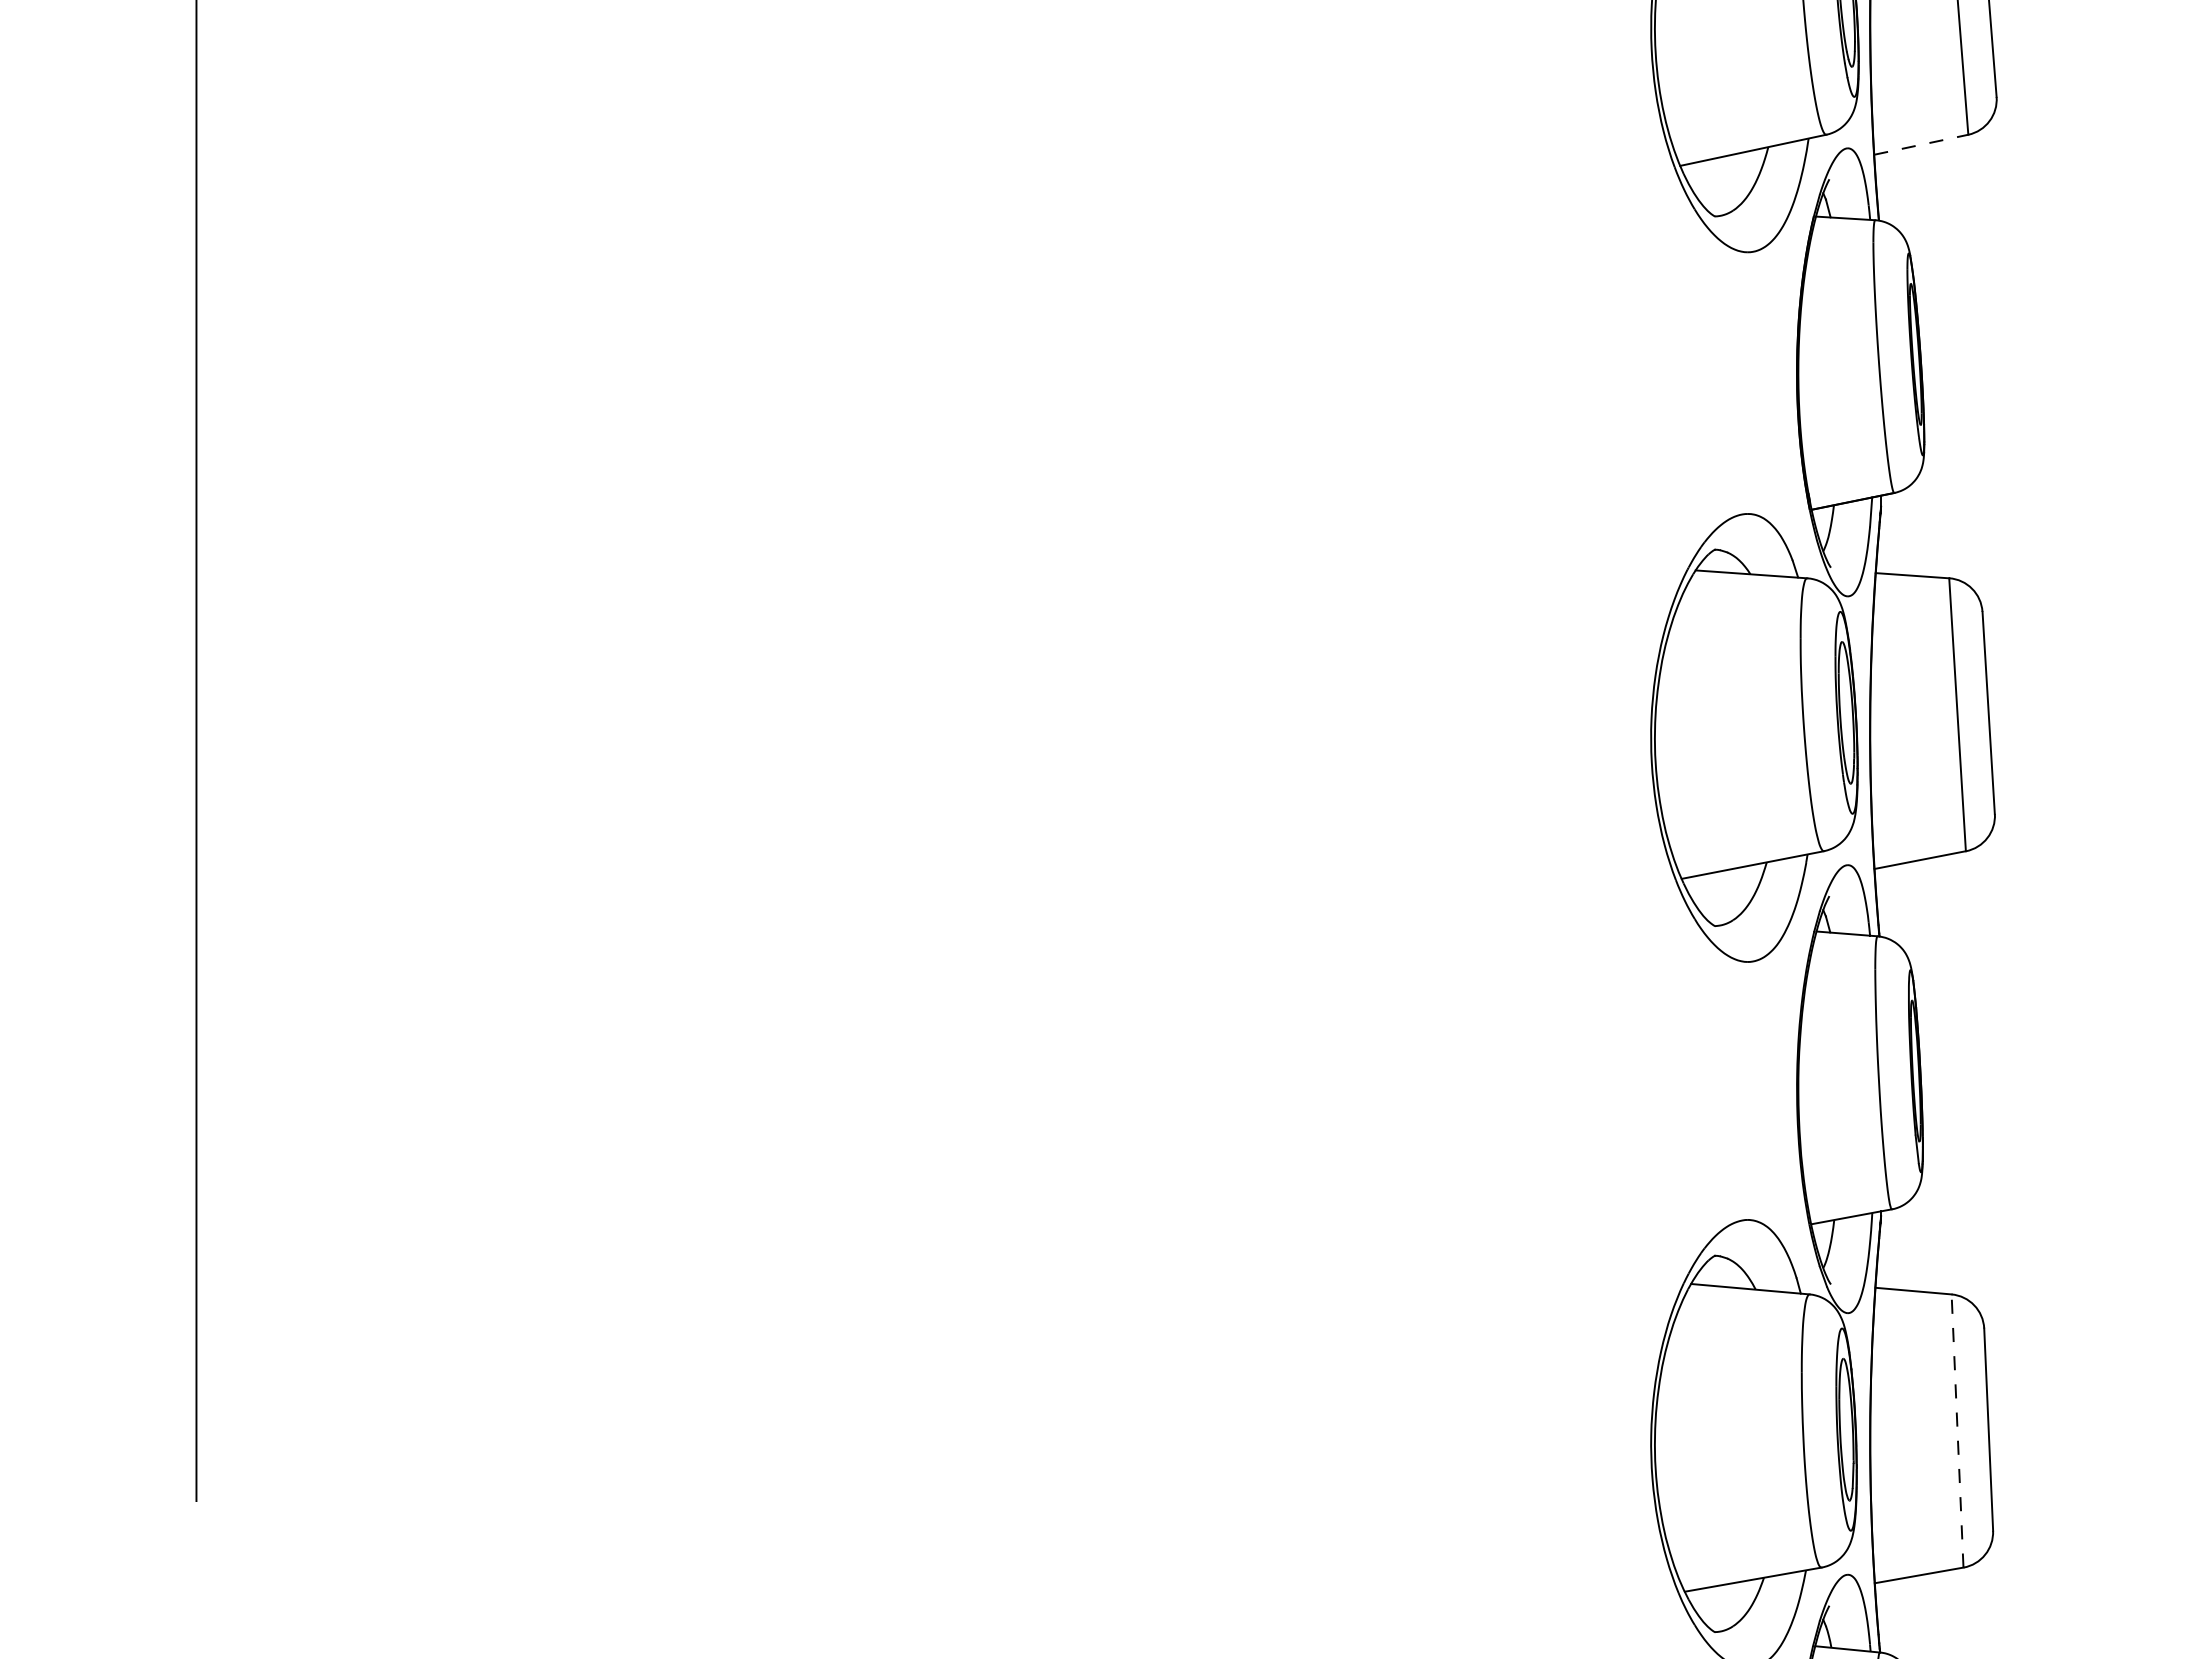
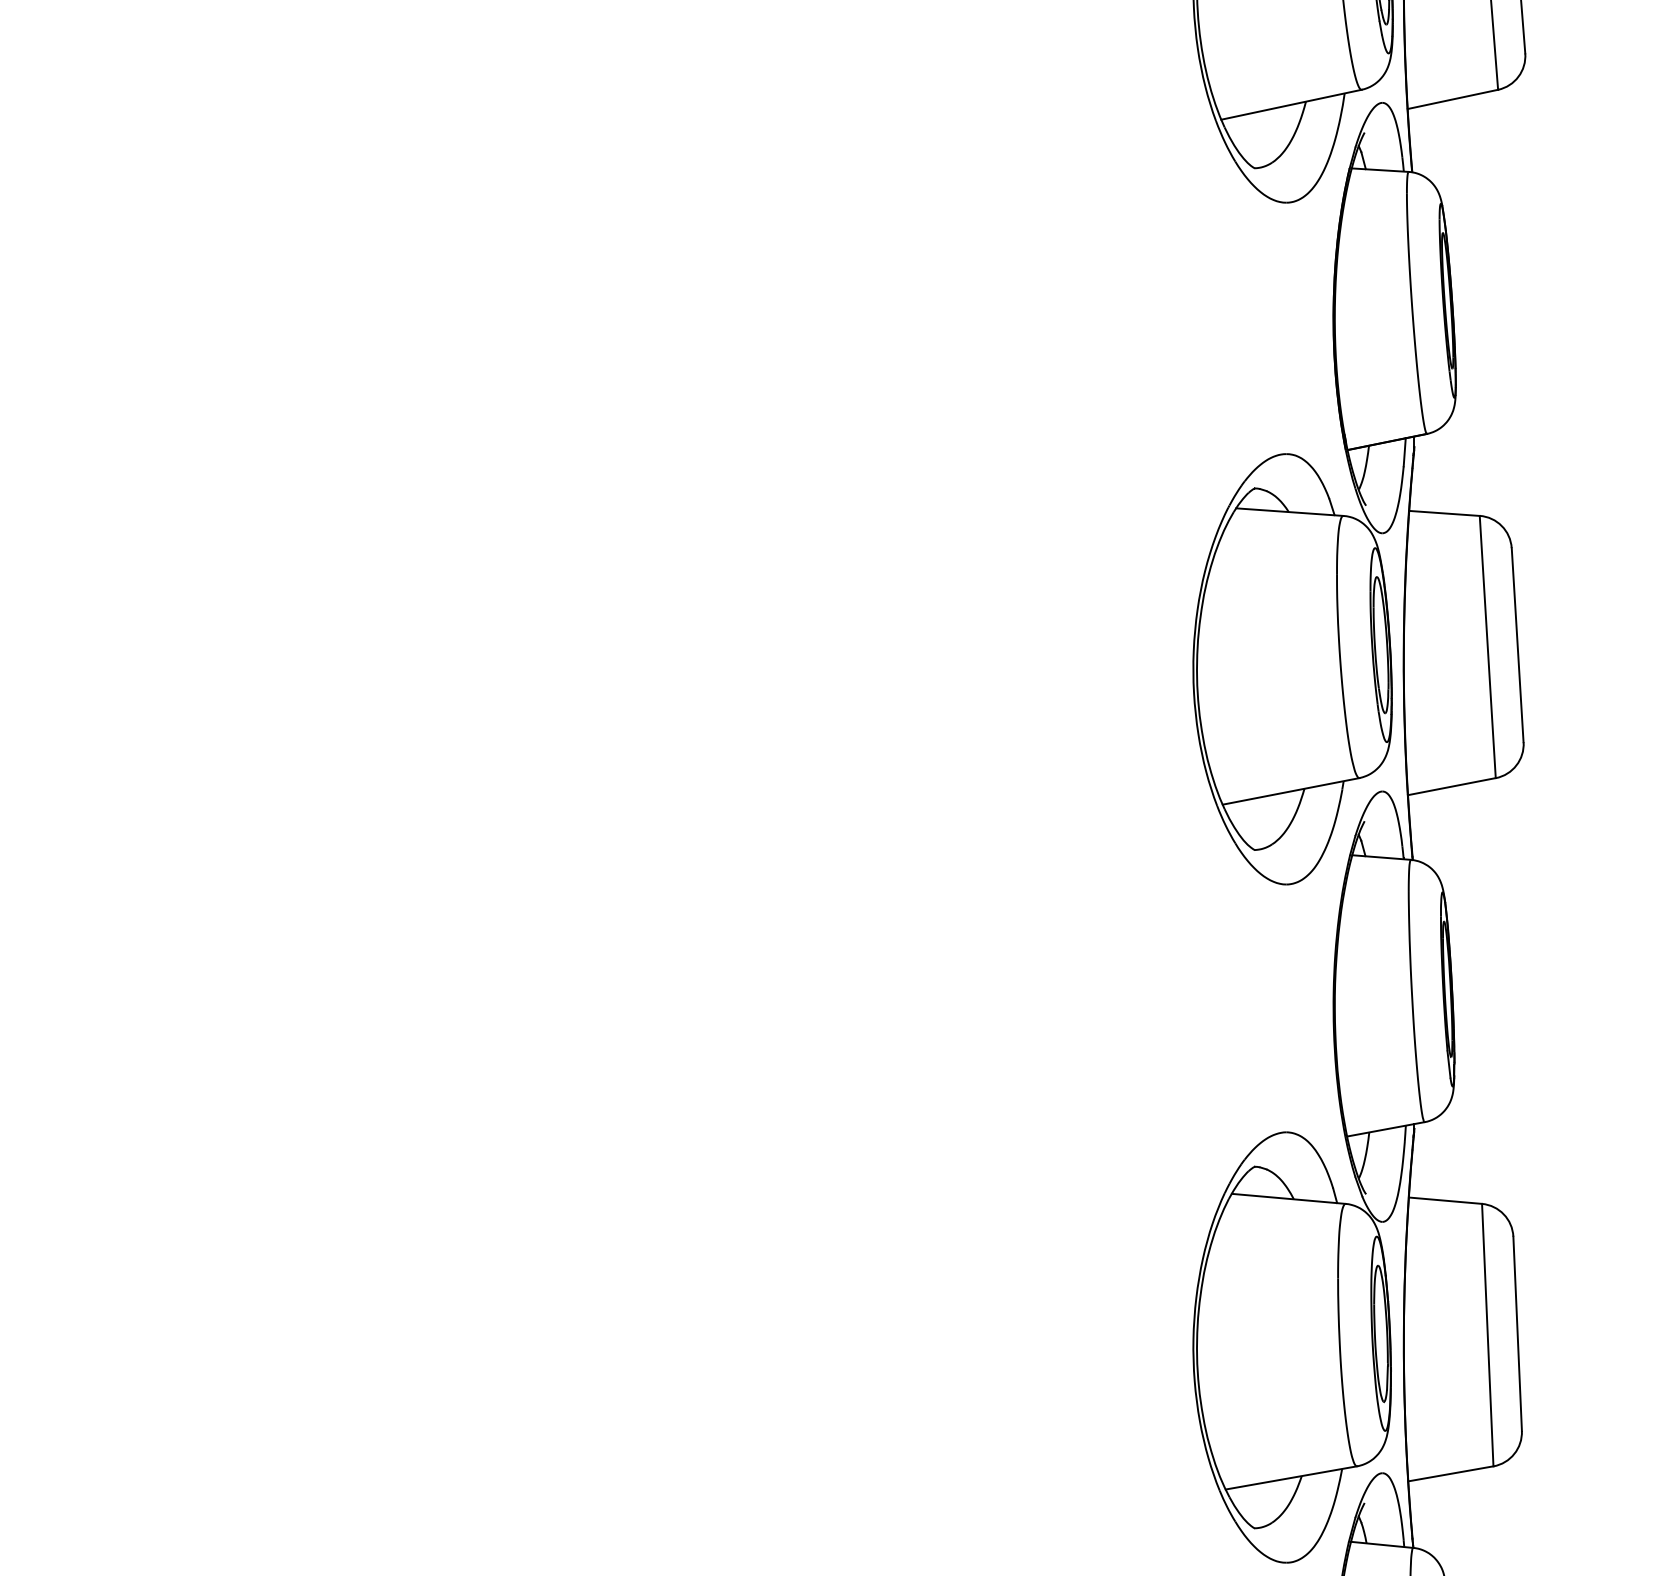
line: (1921, 144) -> (1453, 99), dashed -> solid
line: (1957, 1431) -> (1487, 1335), dashed -> solid

